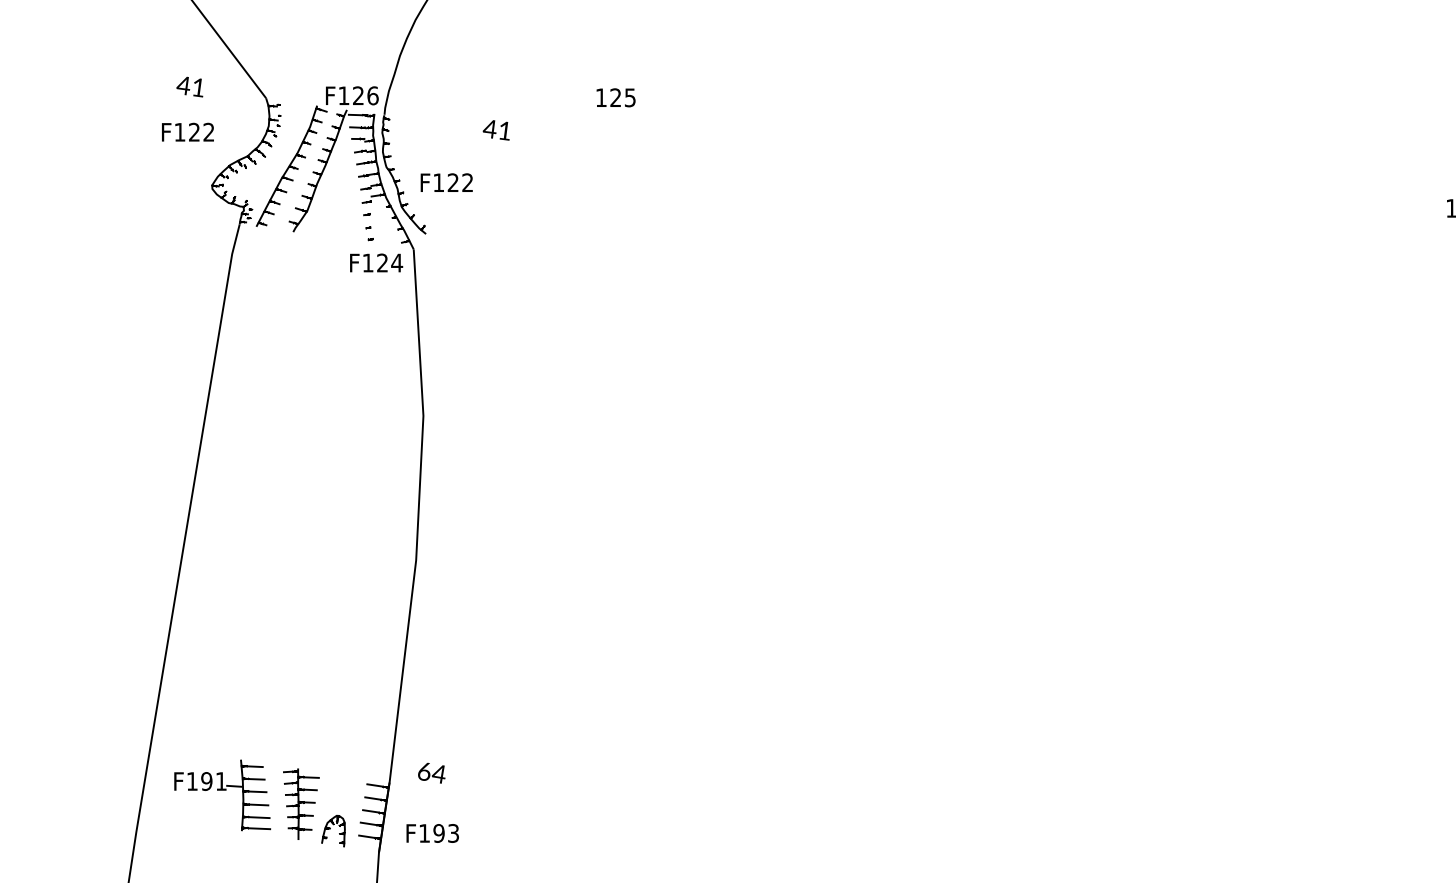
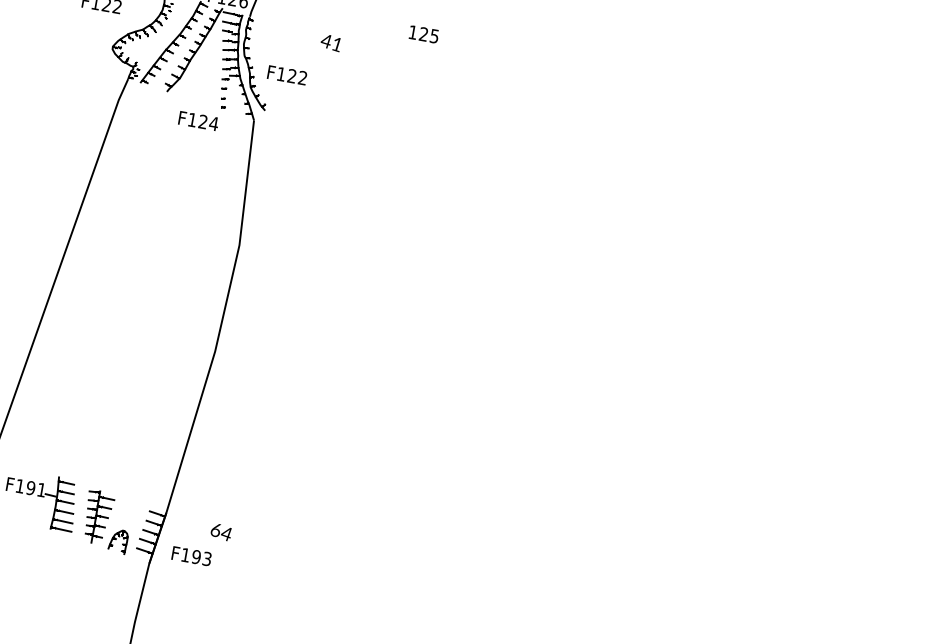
text: (376, 262) -> (198, 120), moved
text: (431, 772) -> (221, 531), moved

